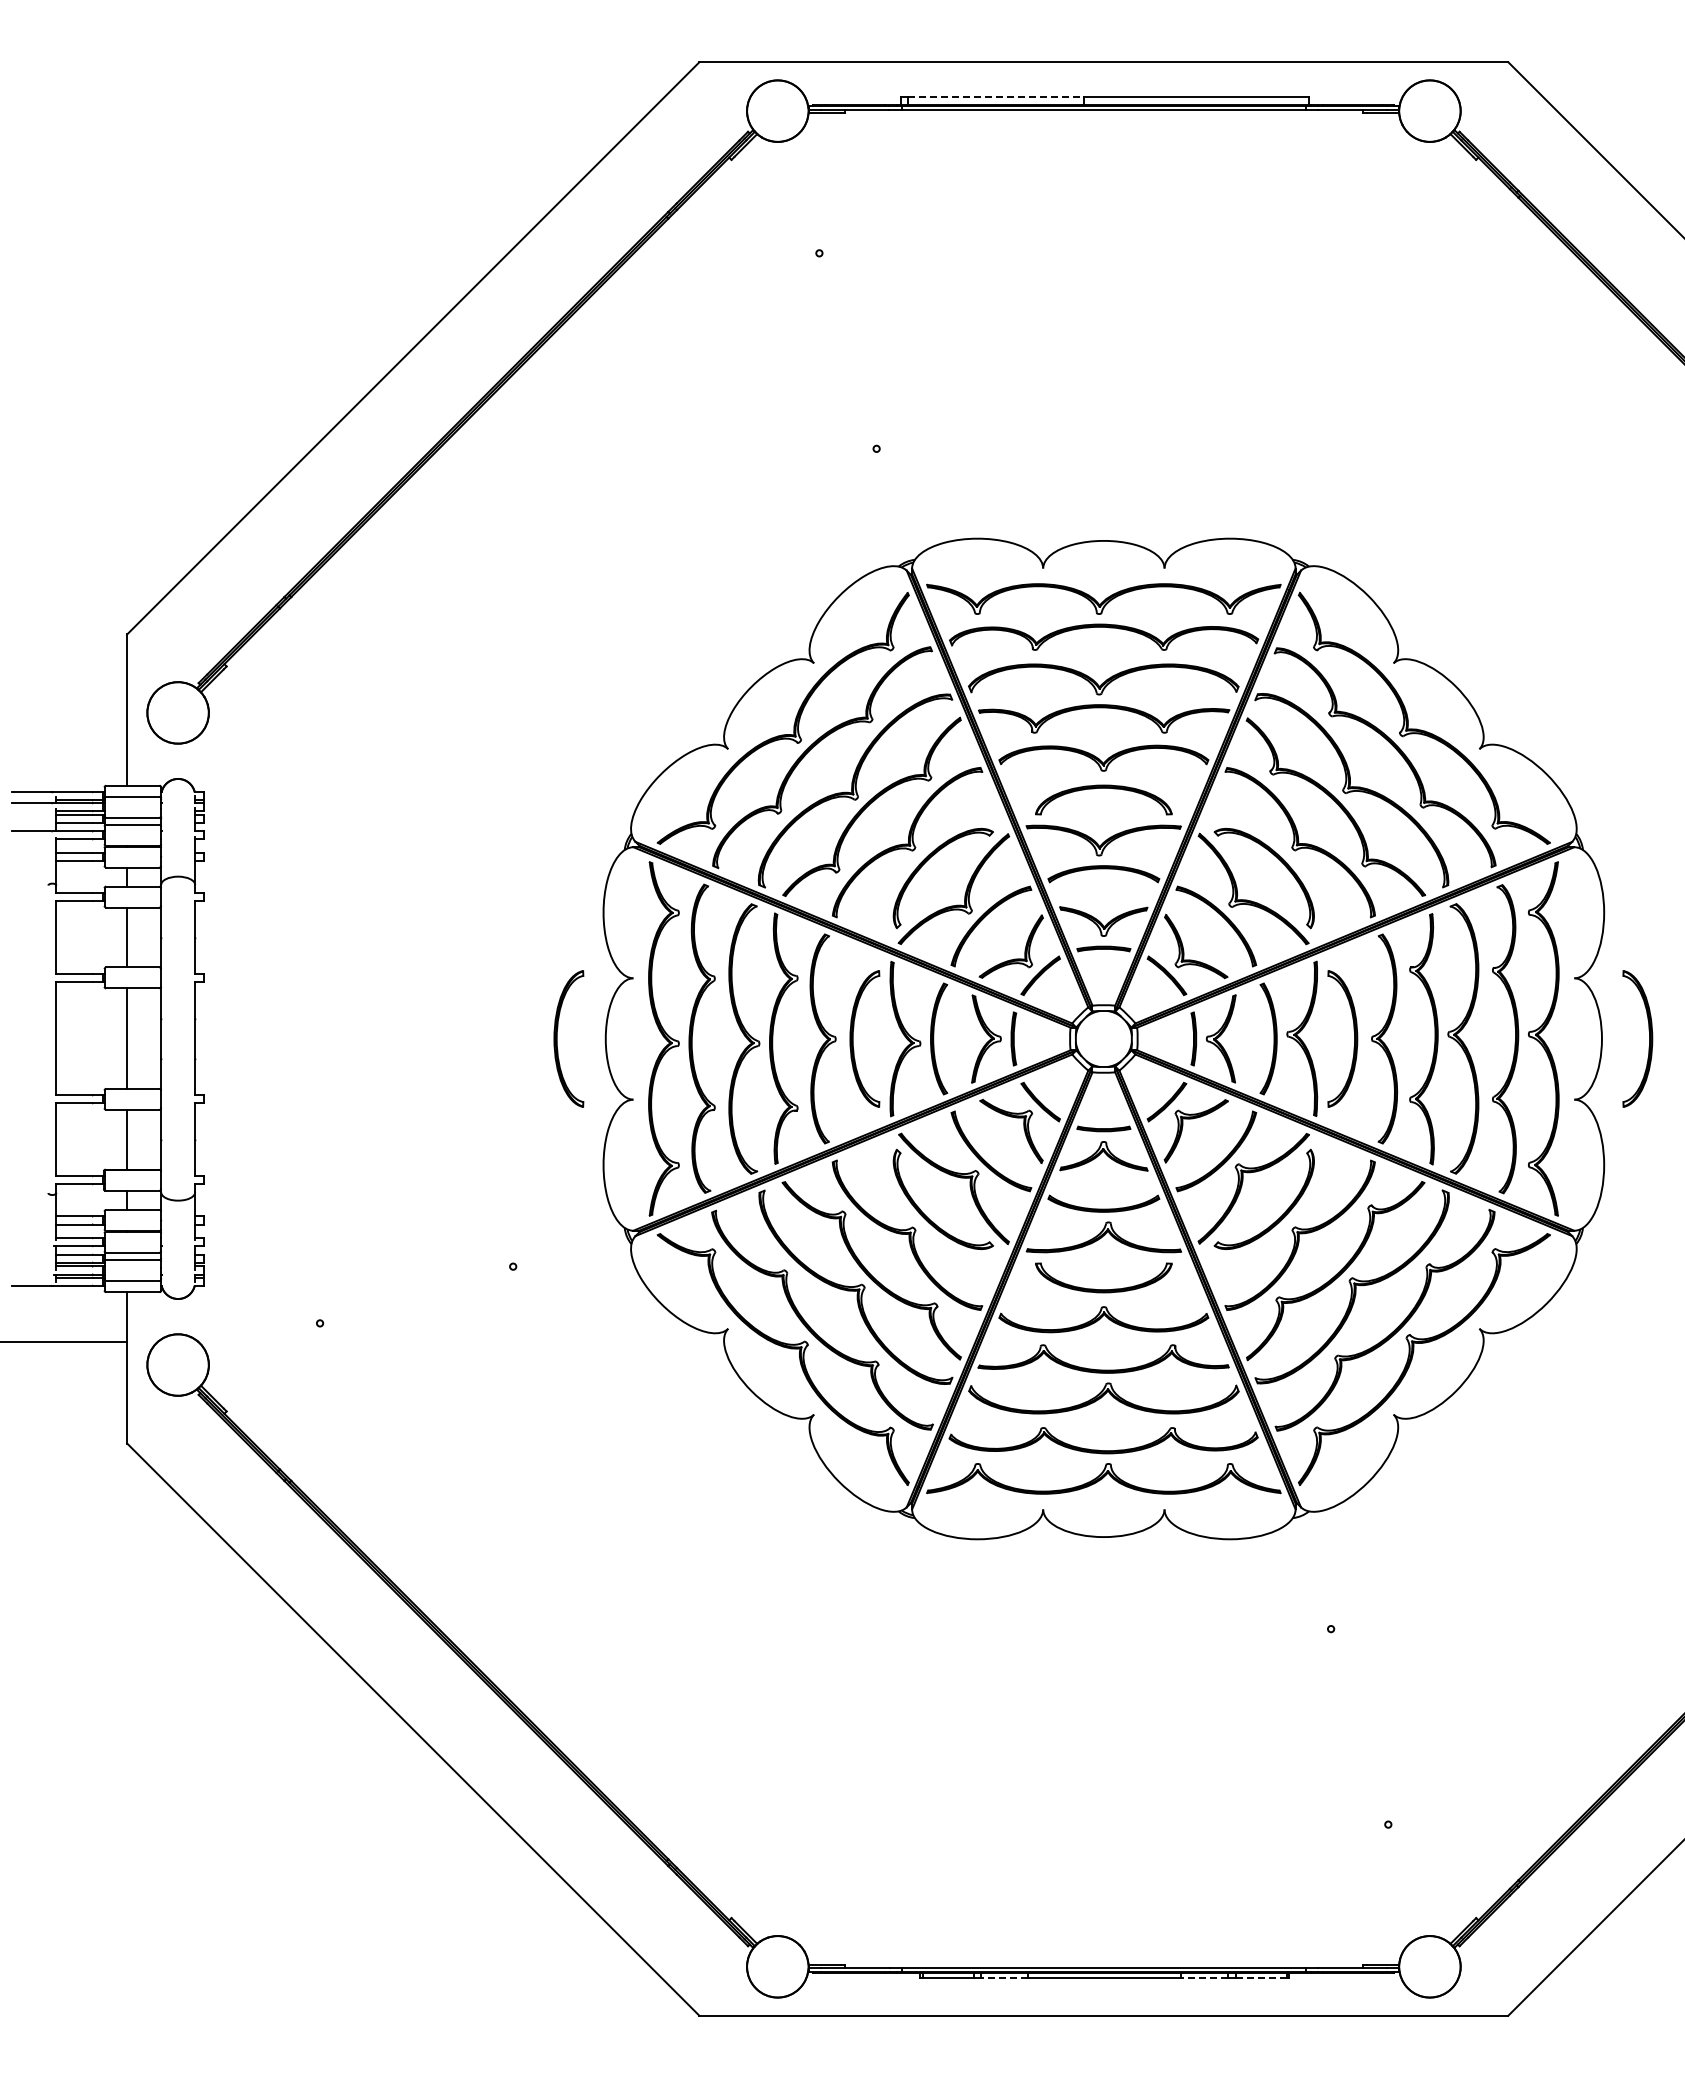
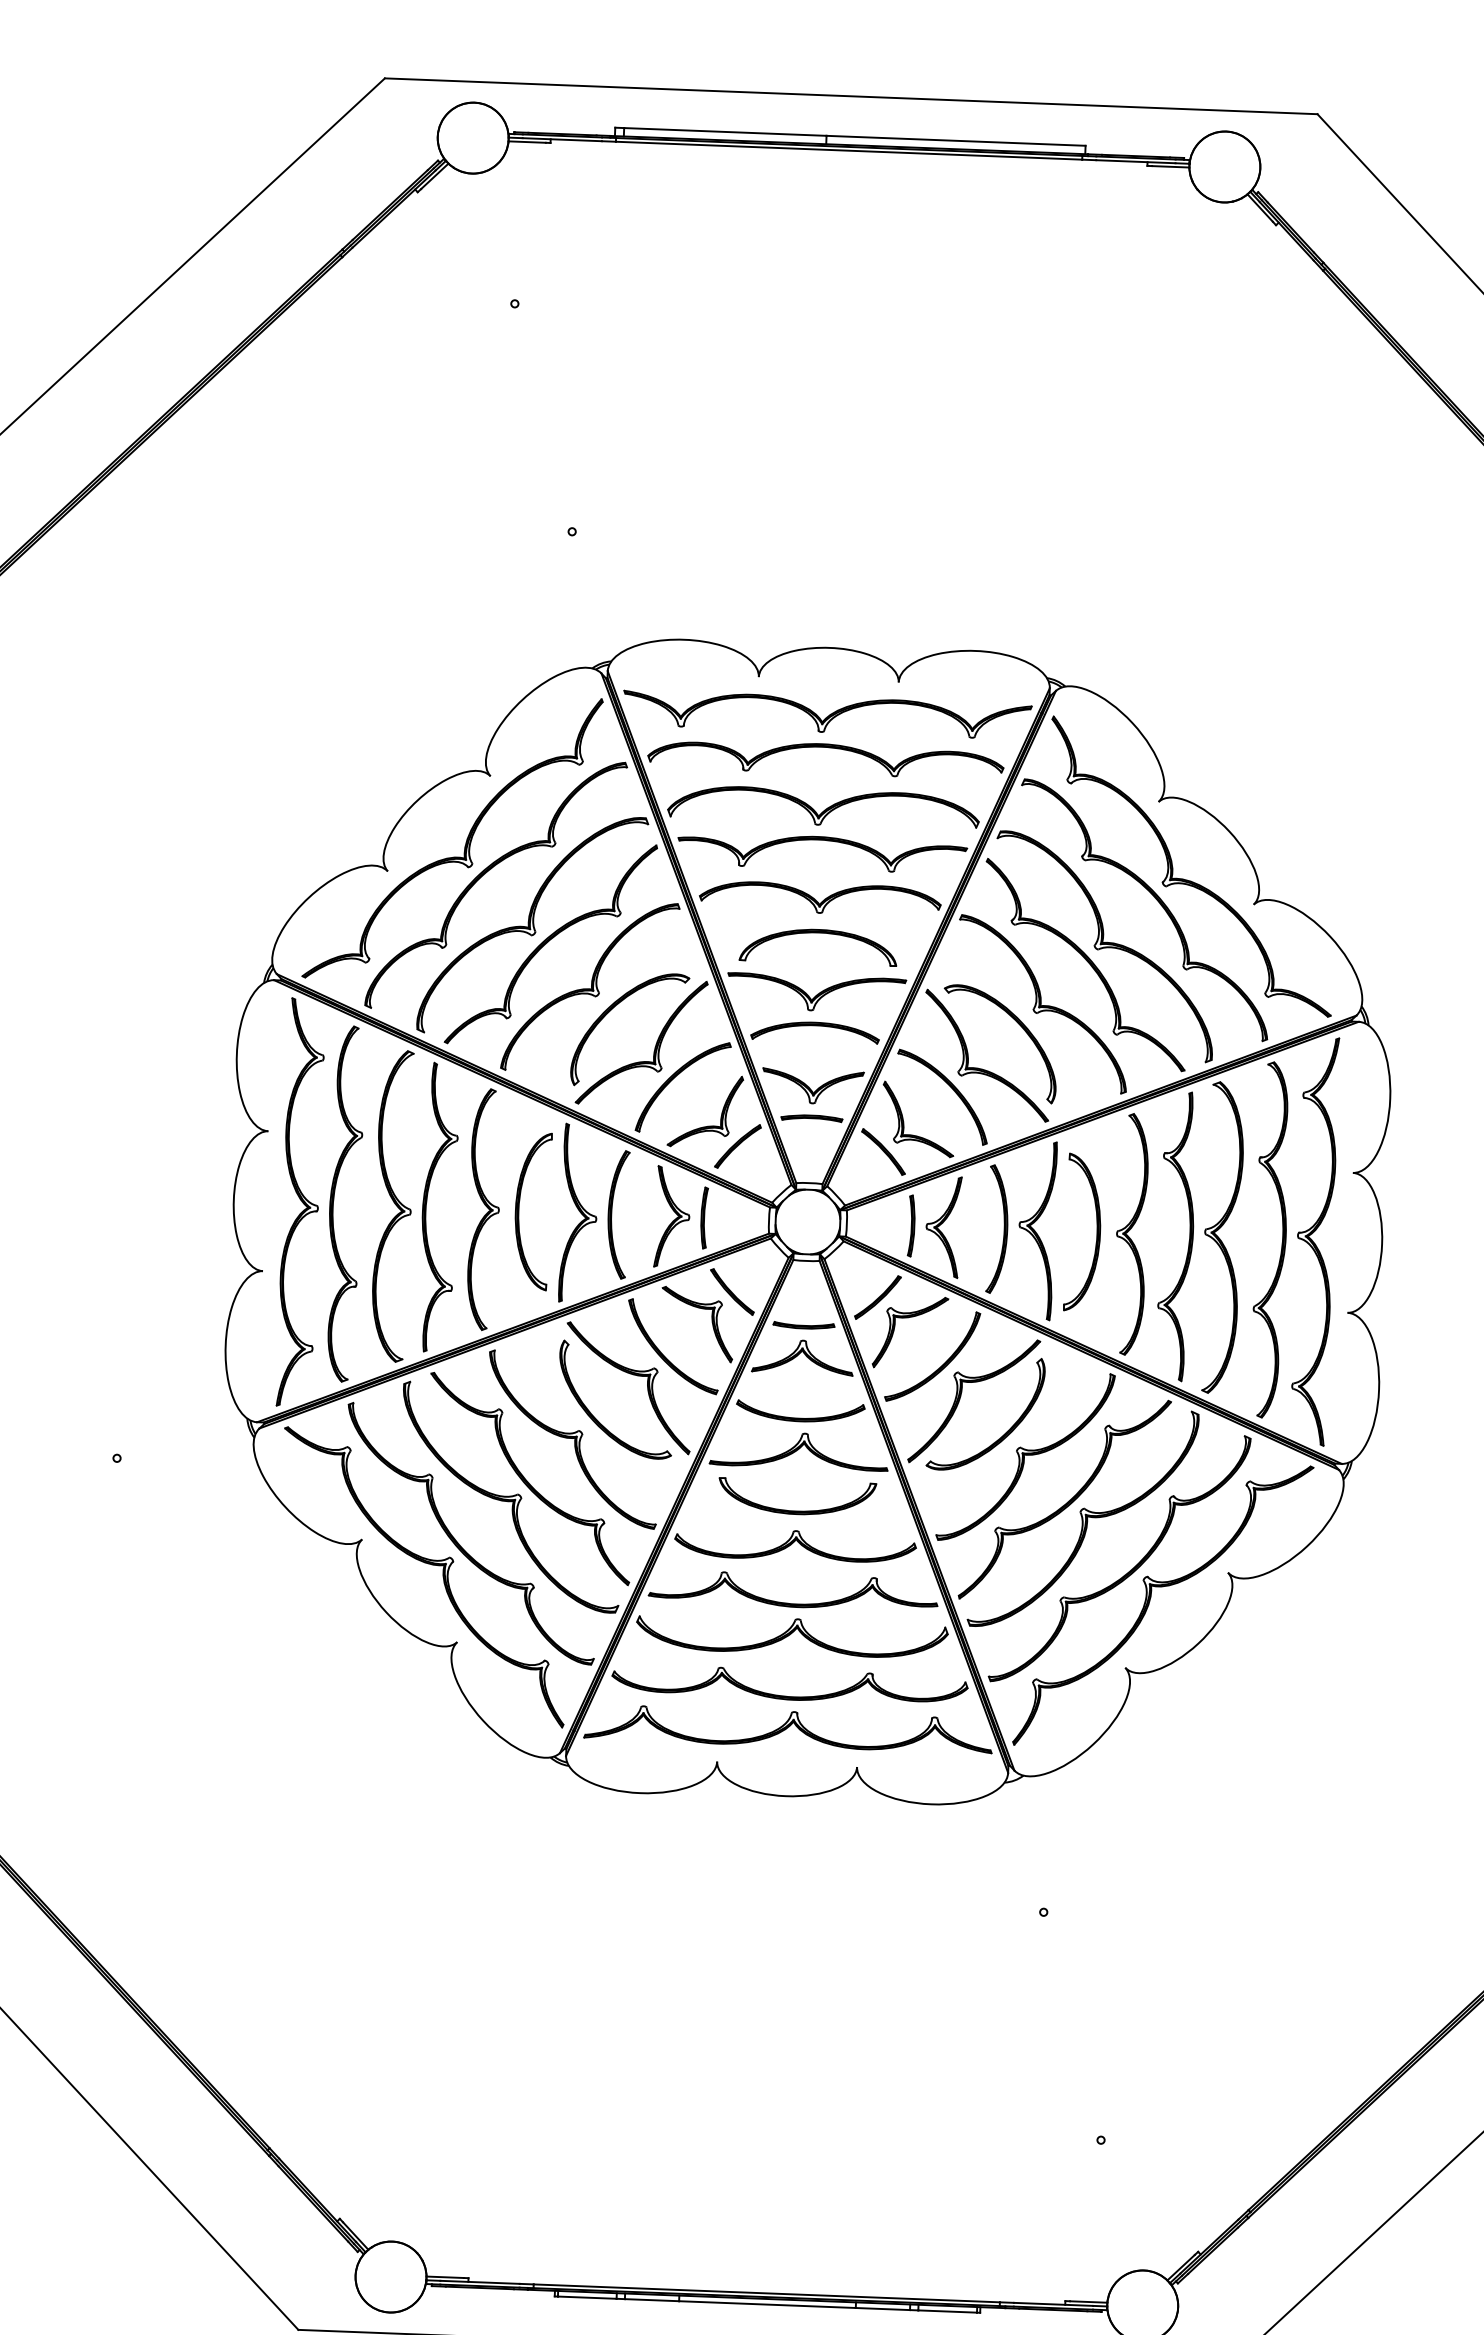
line: (996, 97) -> (725, 132), dashed -> solid
part: (557, 1038) -> (178, 1197), removed
part: (1649, 1038) -> (1436, 1245), removed
line: (1004, 1978) -> (651, 2300), dashed -> solid
line: (1204, 1978) -> (882, 2309), dashed -> solid
line: (1261, 1978) -> (948, 2311), dashed -> solid

